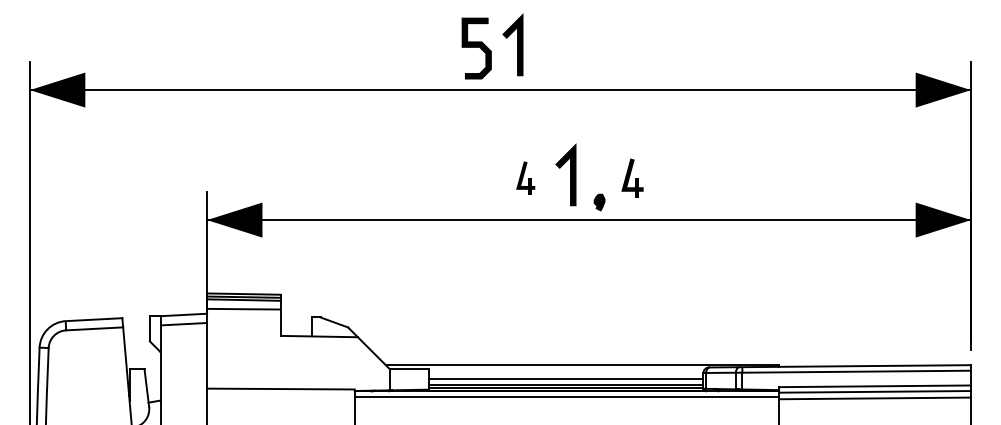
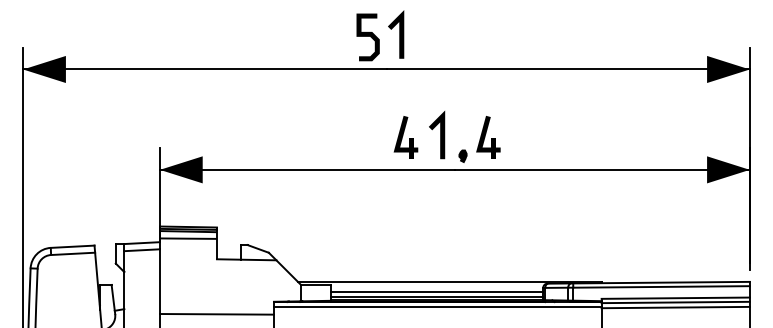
part: (525, 178) -> (405, 137), size x1.67
part: (632, 178) -> (488, 137), size x1.43
line: (280, 389) -> (216, 314), moved

